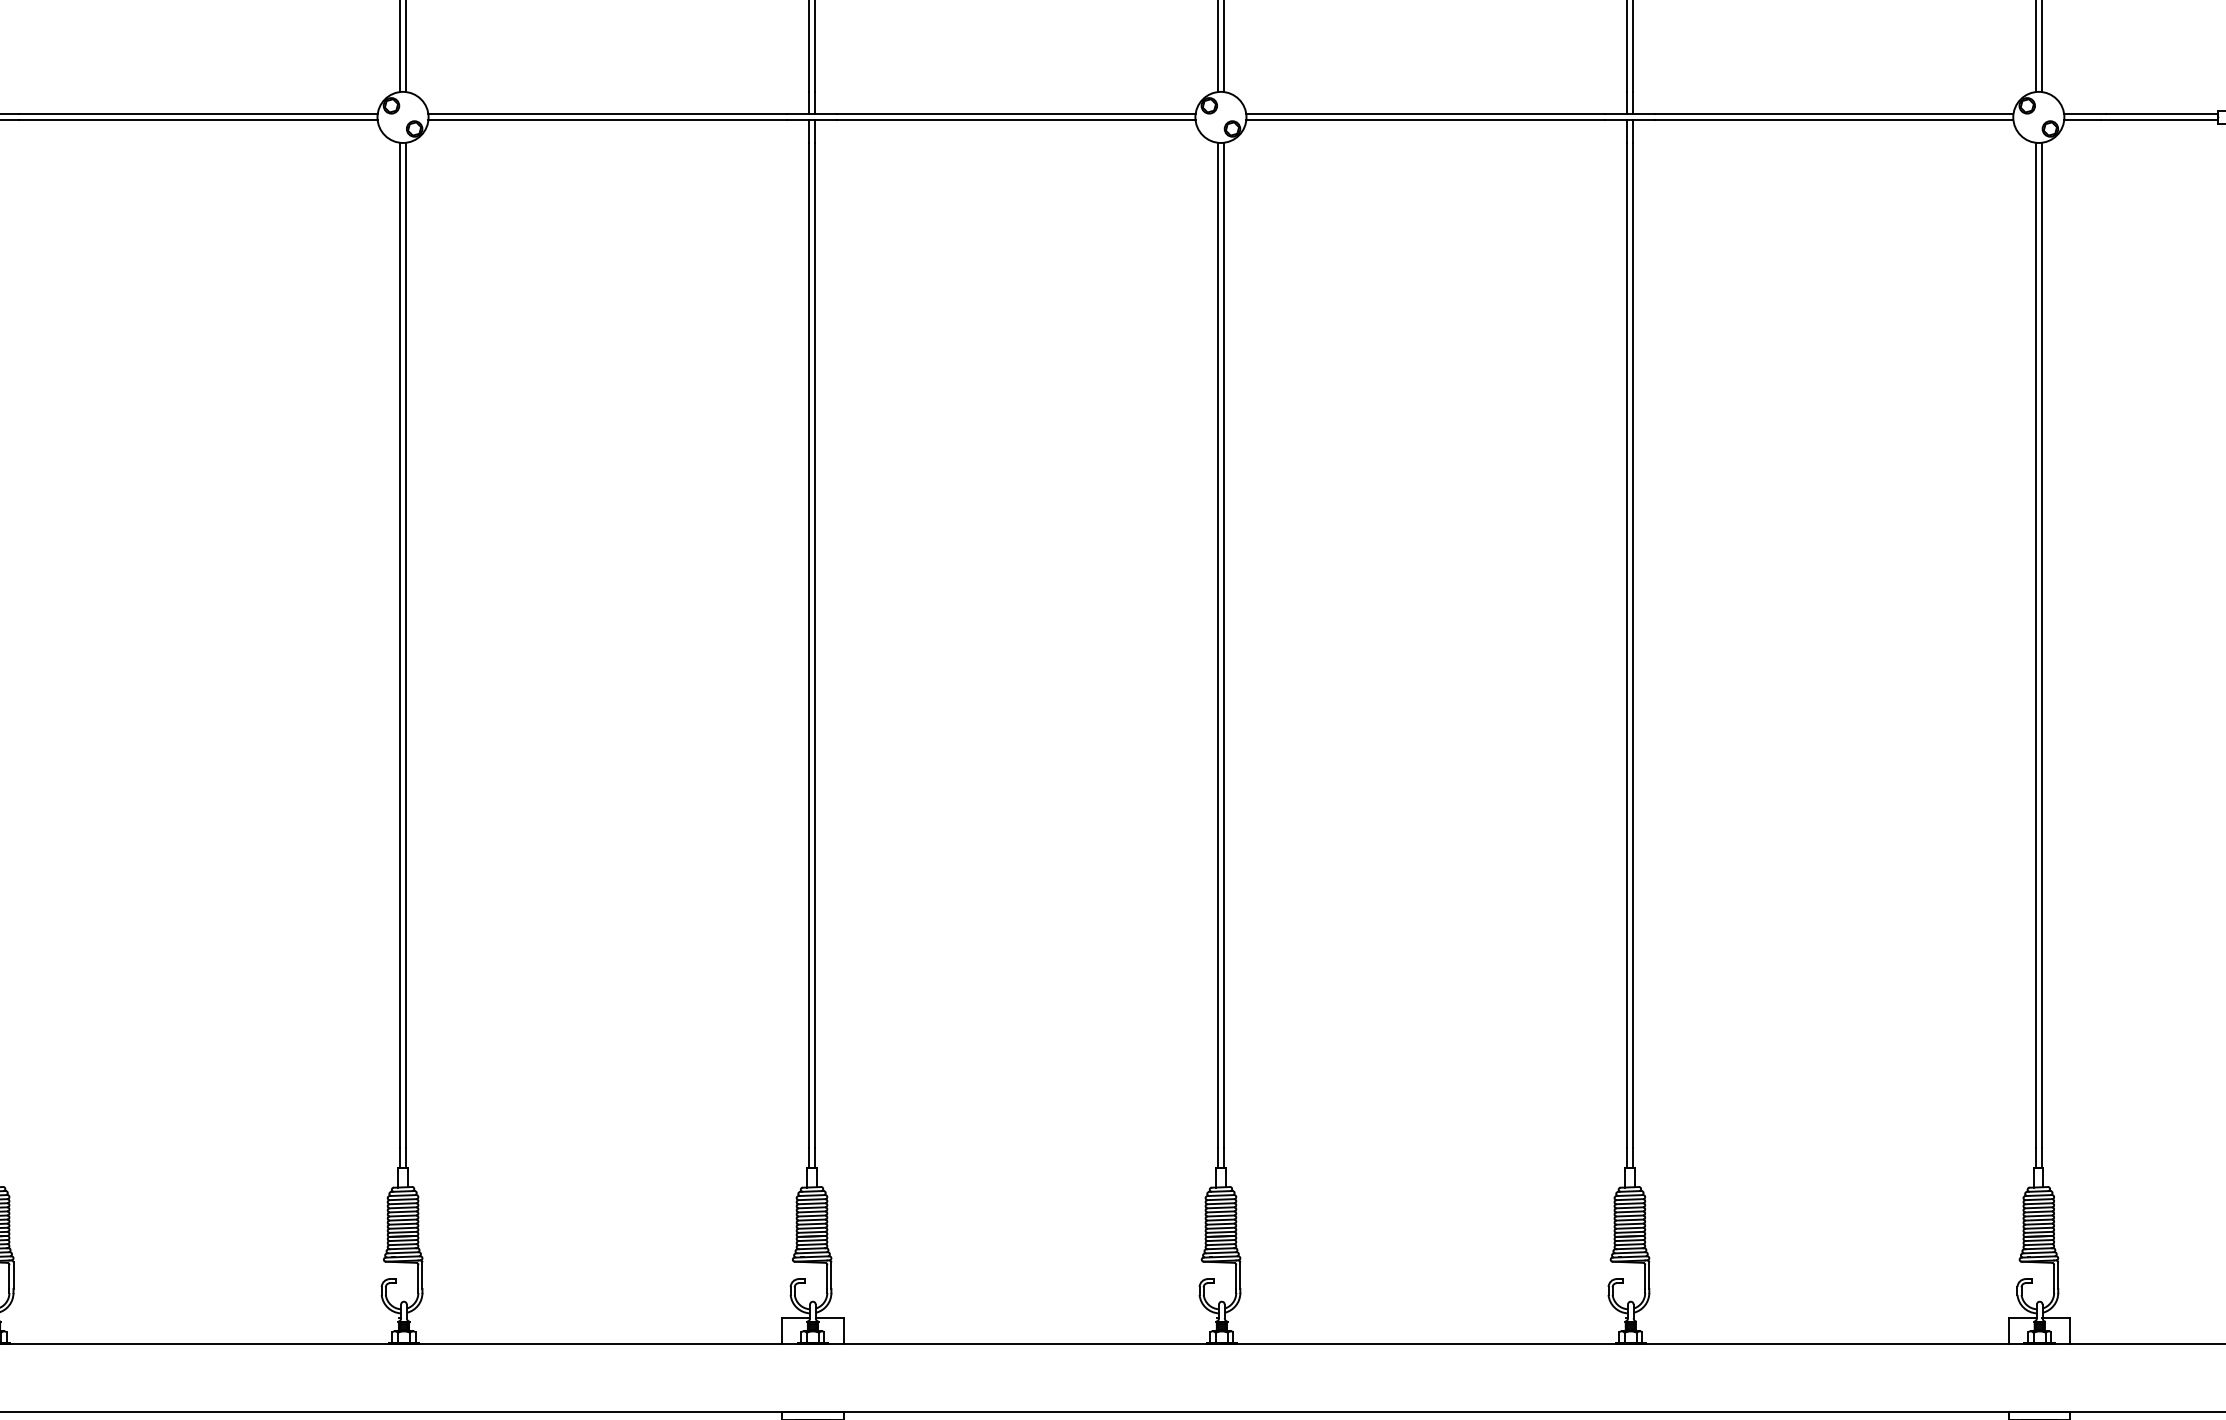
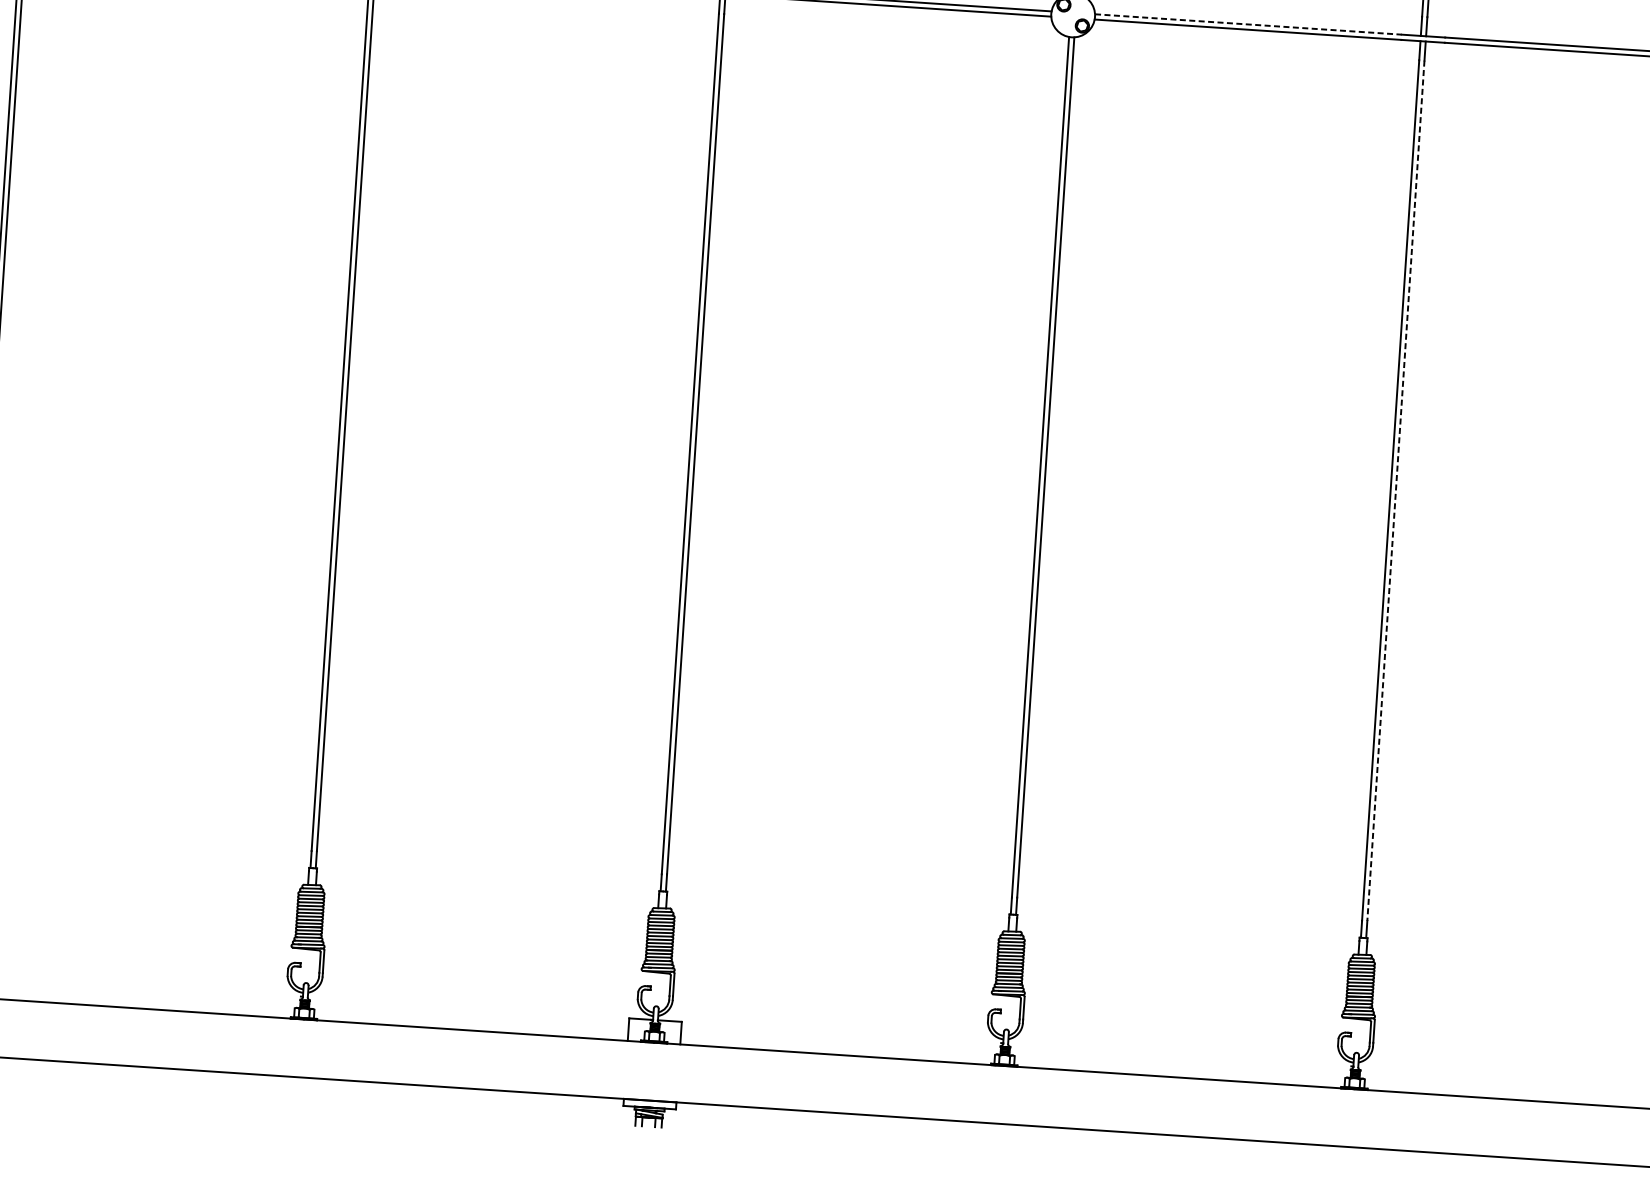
line: (1425, 114) -> (1248, 24), solid -> dashed
line: (1632, 645) -> (1395, 491), solid -> dashed

